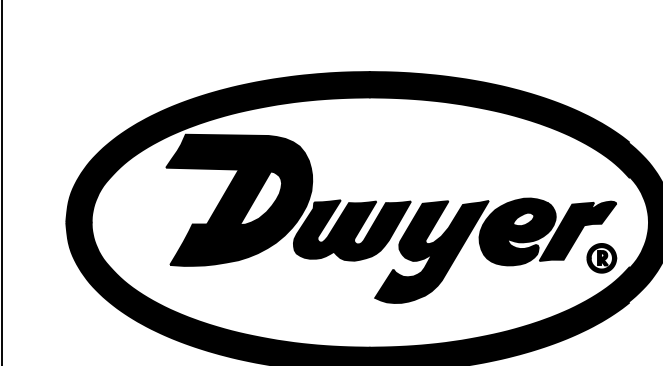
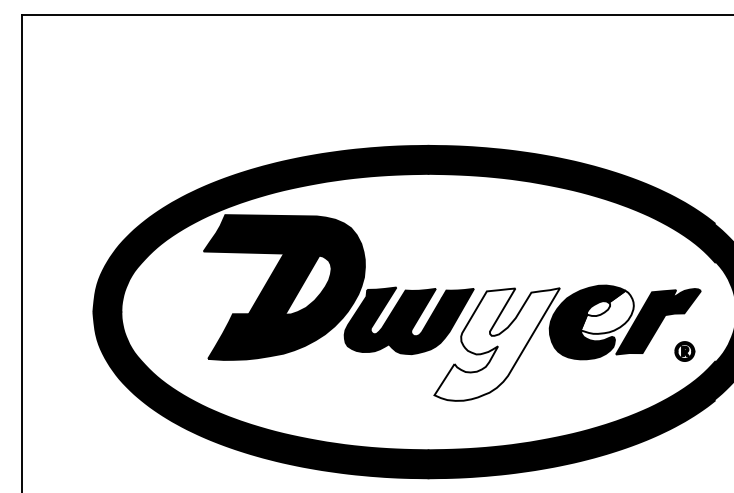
fill: (530, 222) -> (606, 311), removed
fill: (431, 251) -> (496, 344), removed
part: (601, 258) -> (684, 351), size x0.6

